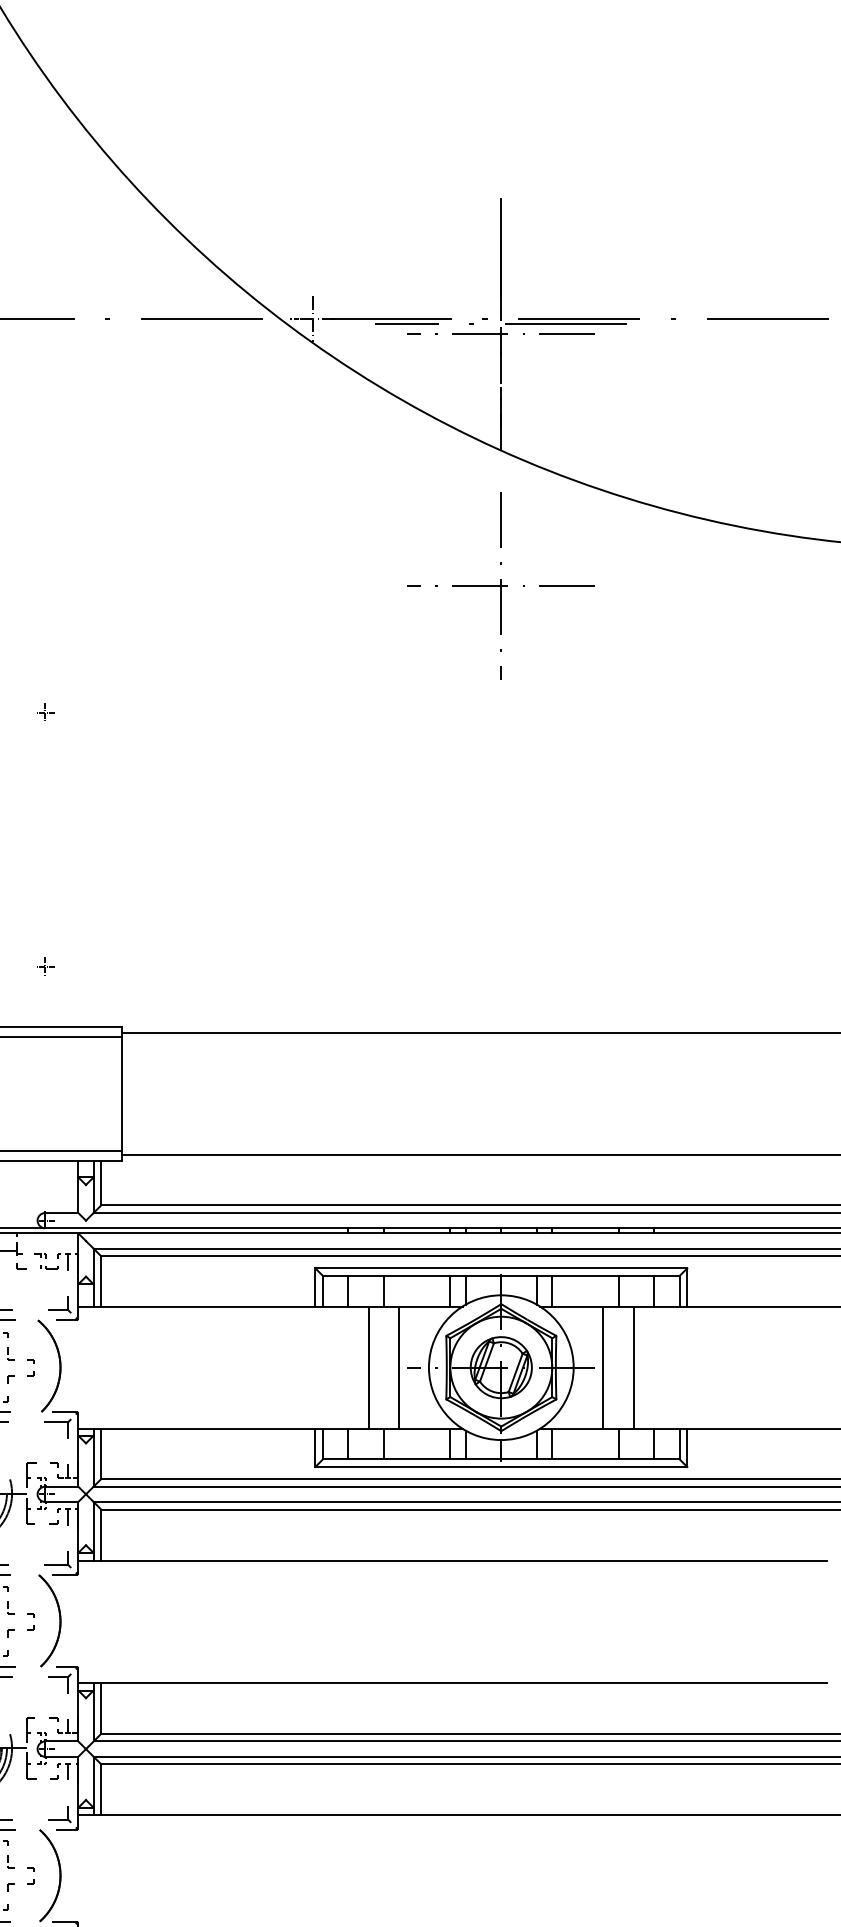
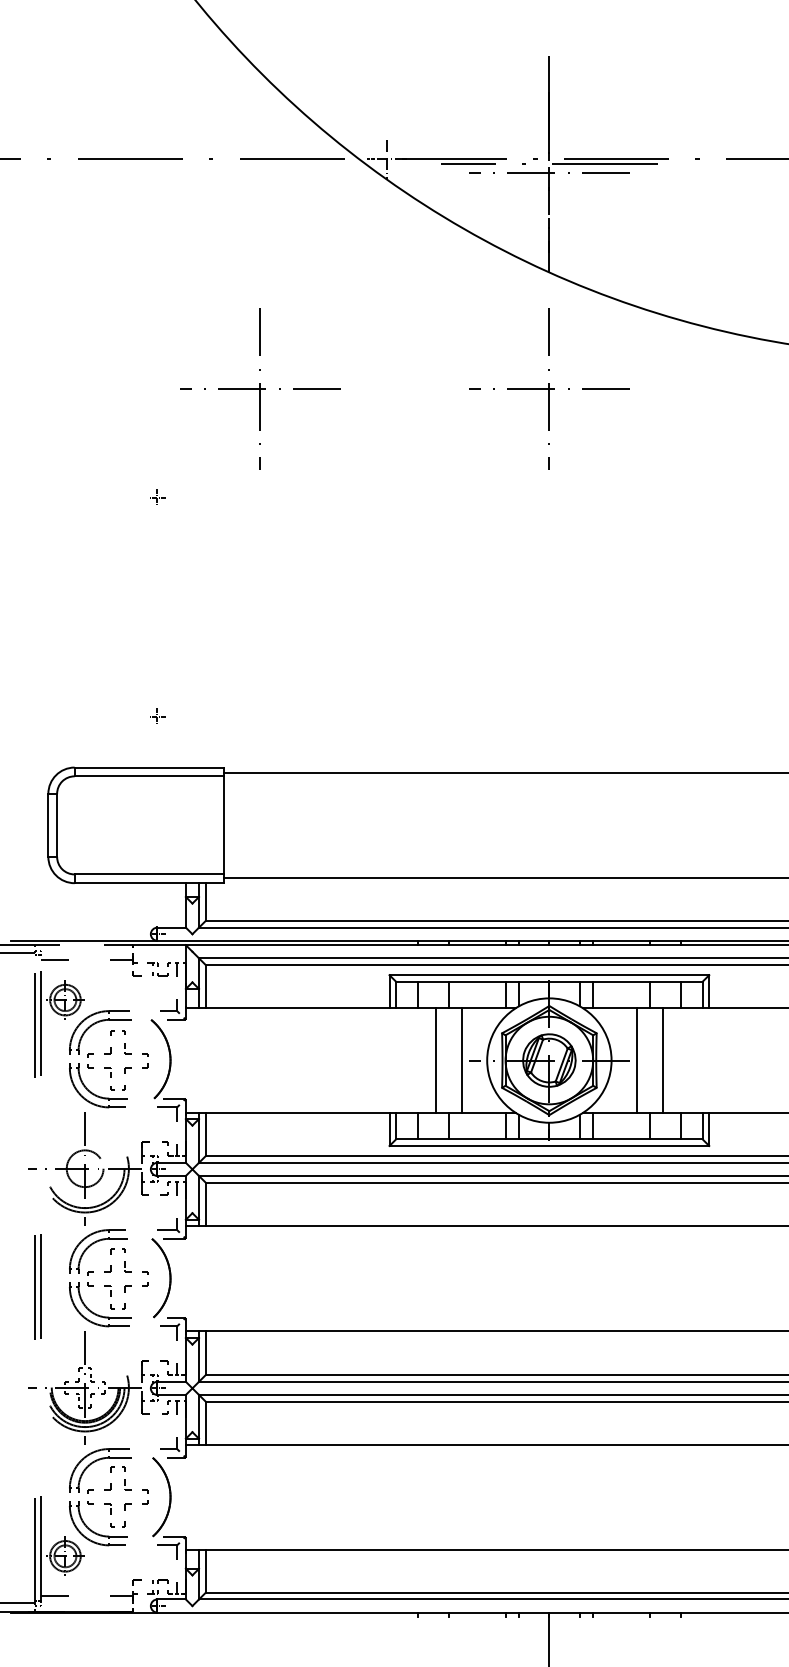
part: (165, 585) -> (260, 388), added

